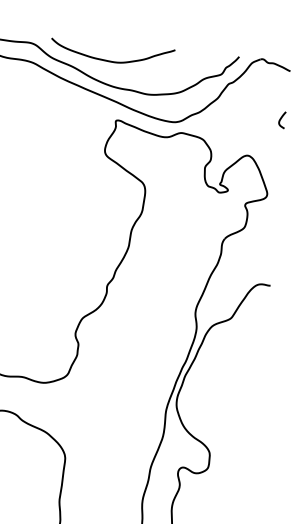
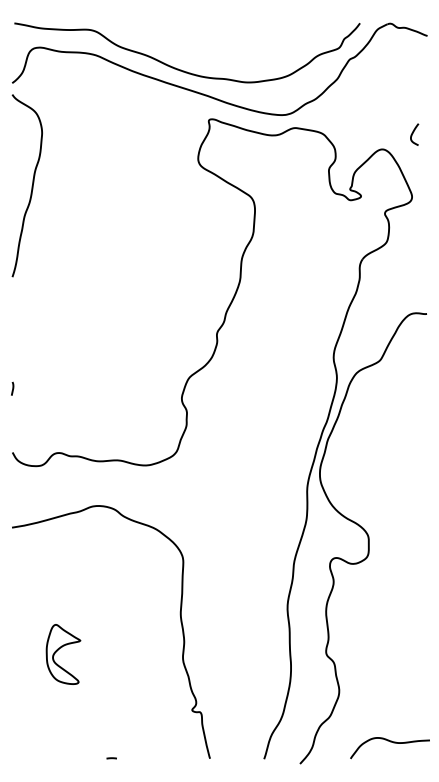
curve: (111, 60) -> (196, 43), removed
curve: (281, 119) -> (413, 133), moved

